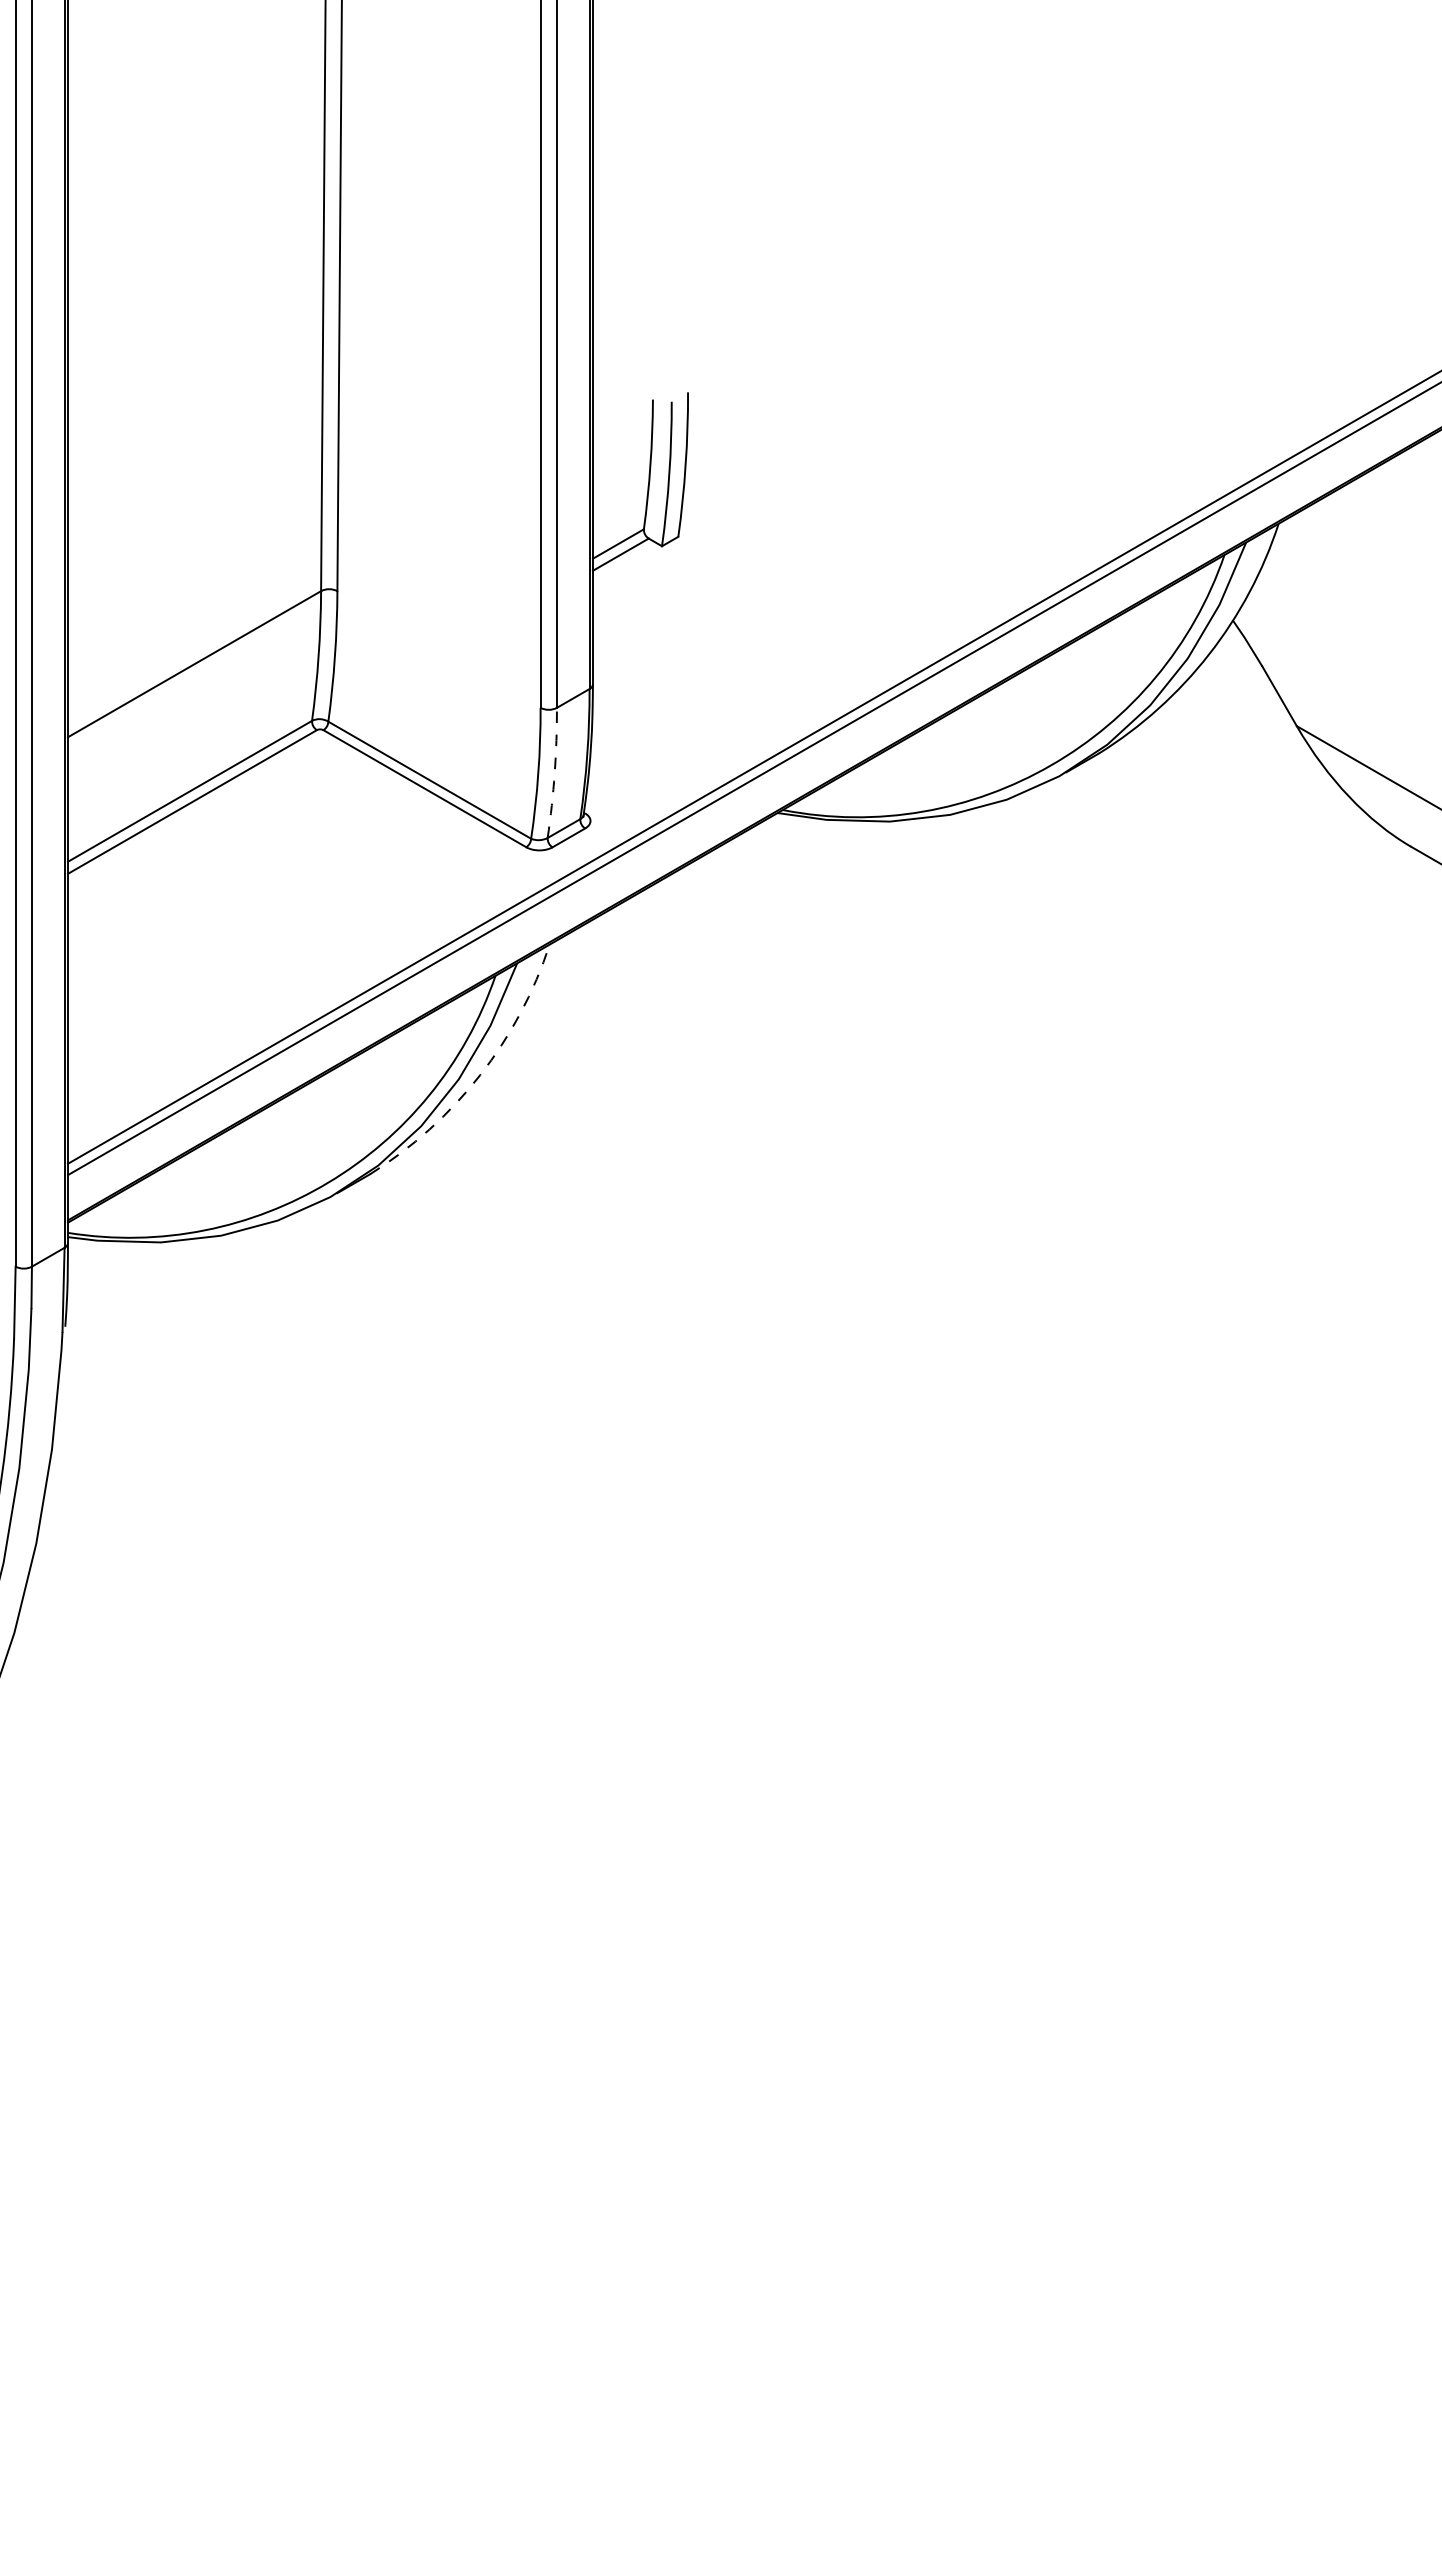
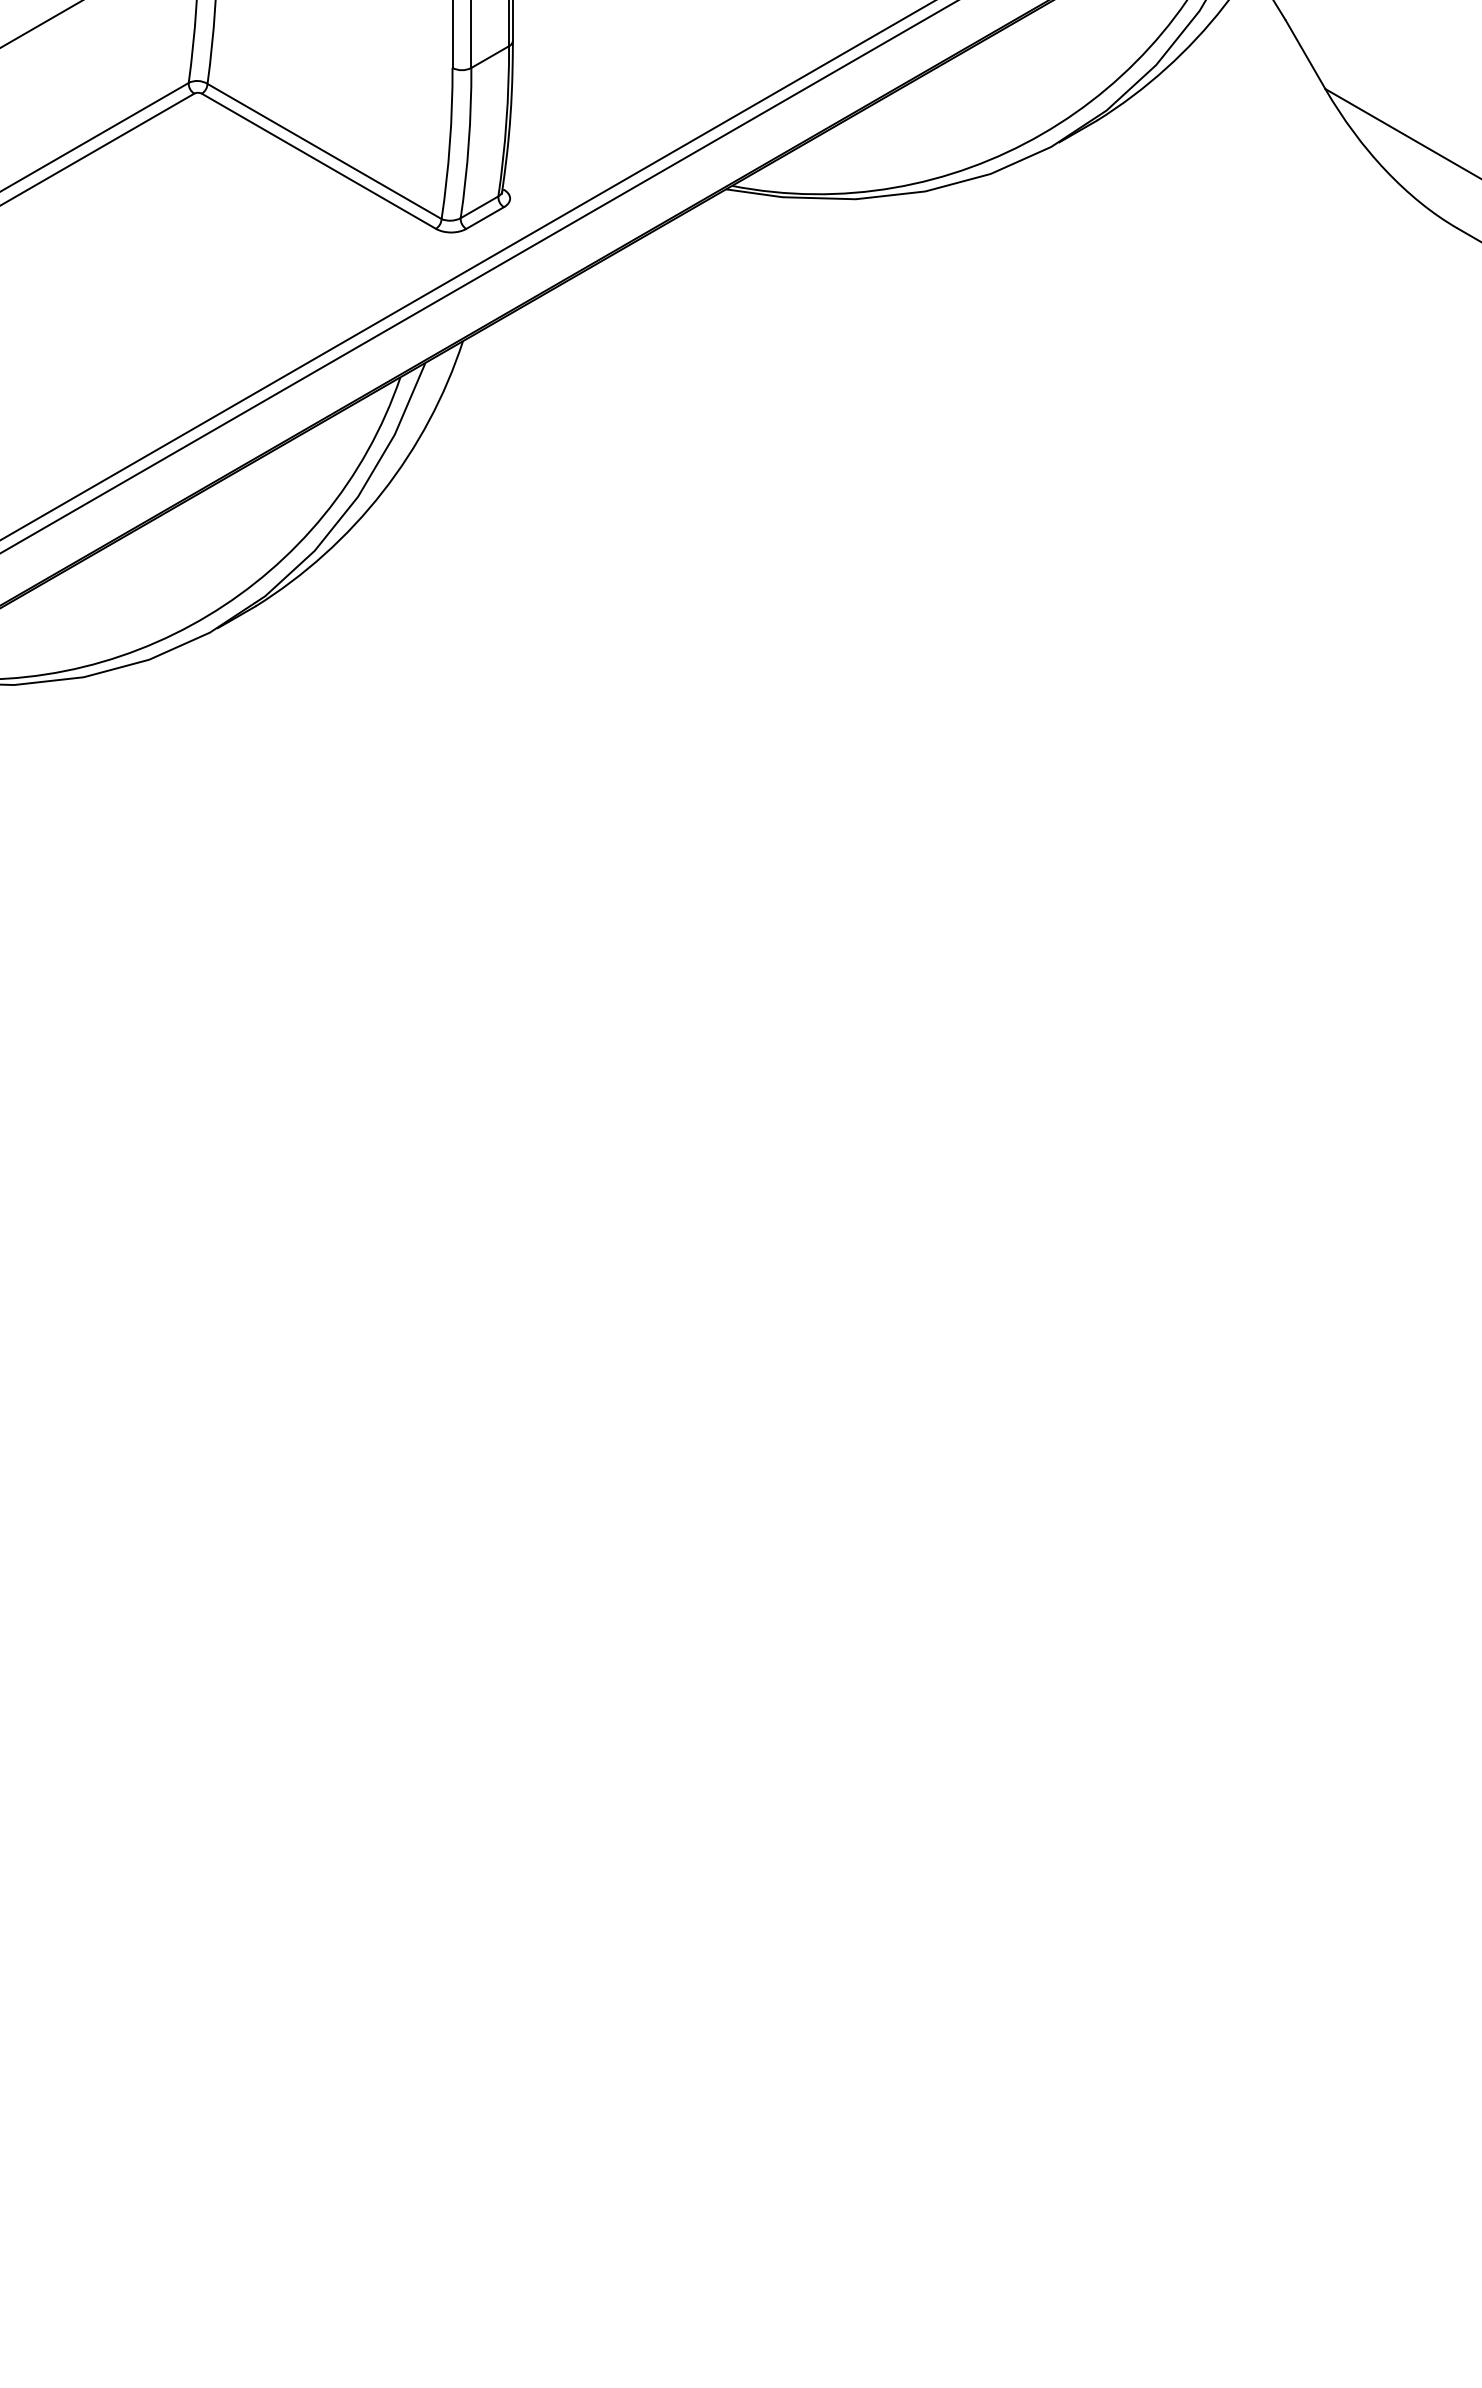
arc: (554, 773) -> (468, 143), dashed -> solid
arc: (480, 1075) -> (383, 492), dashed -> solid

